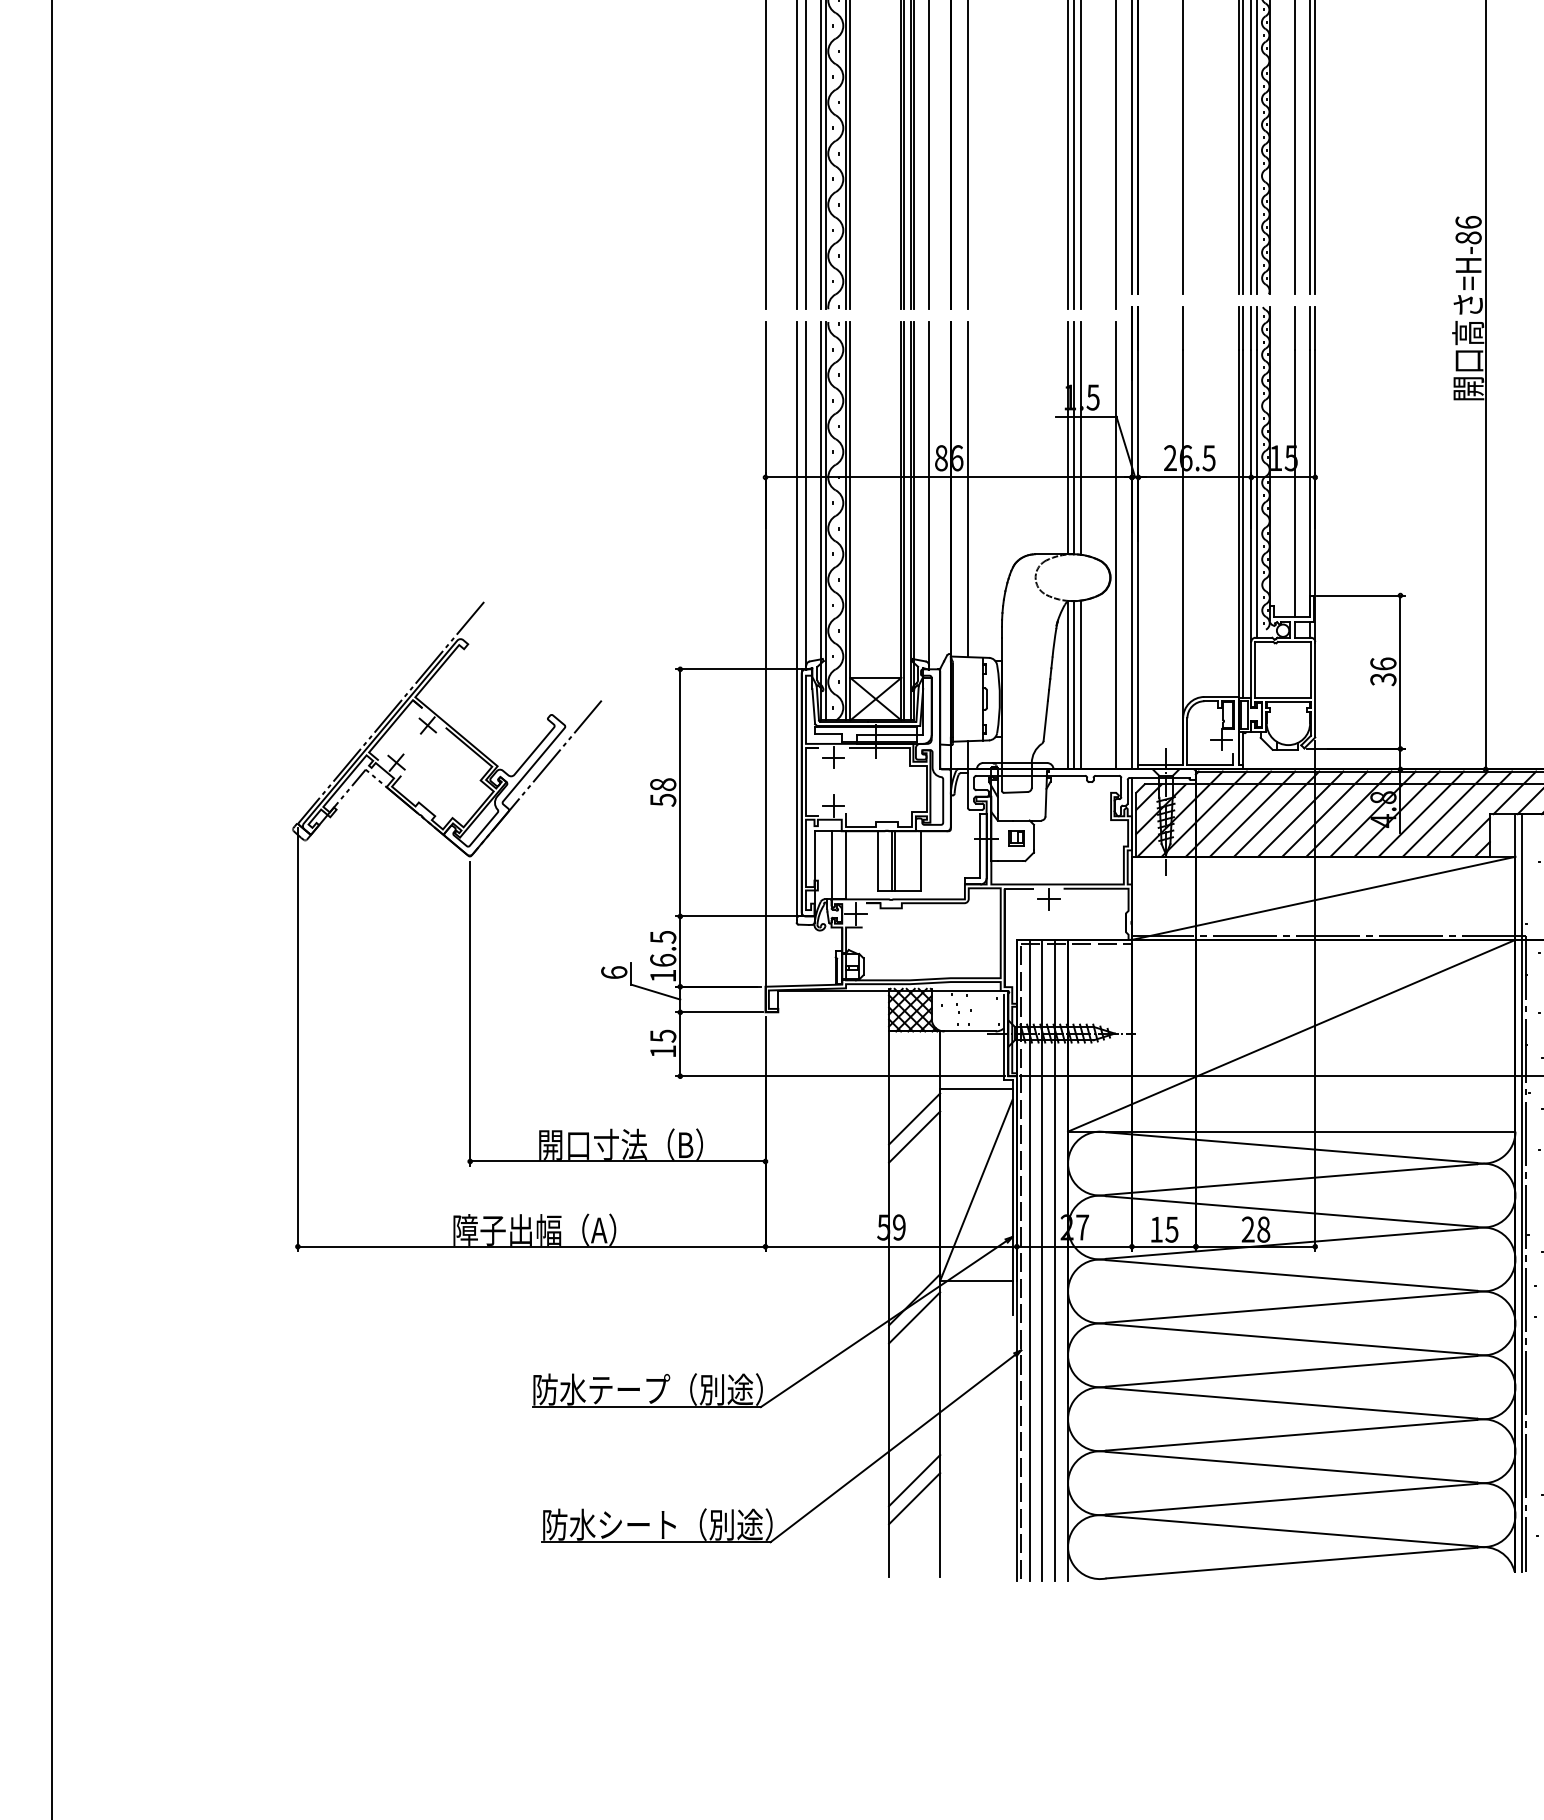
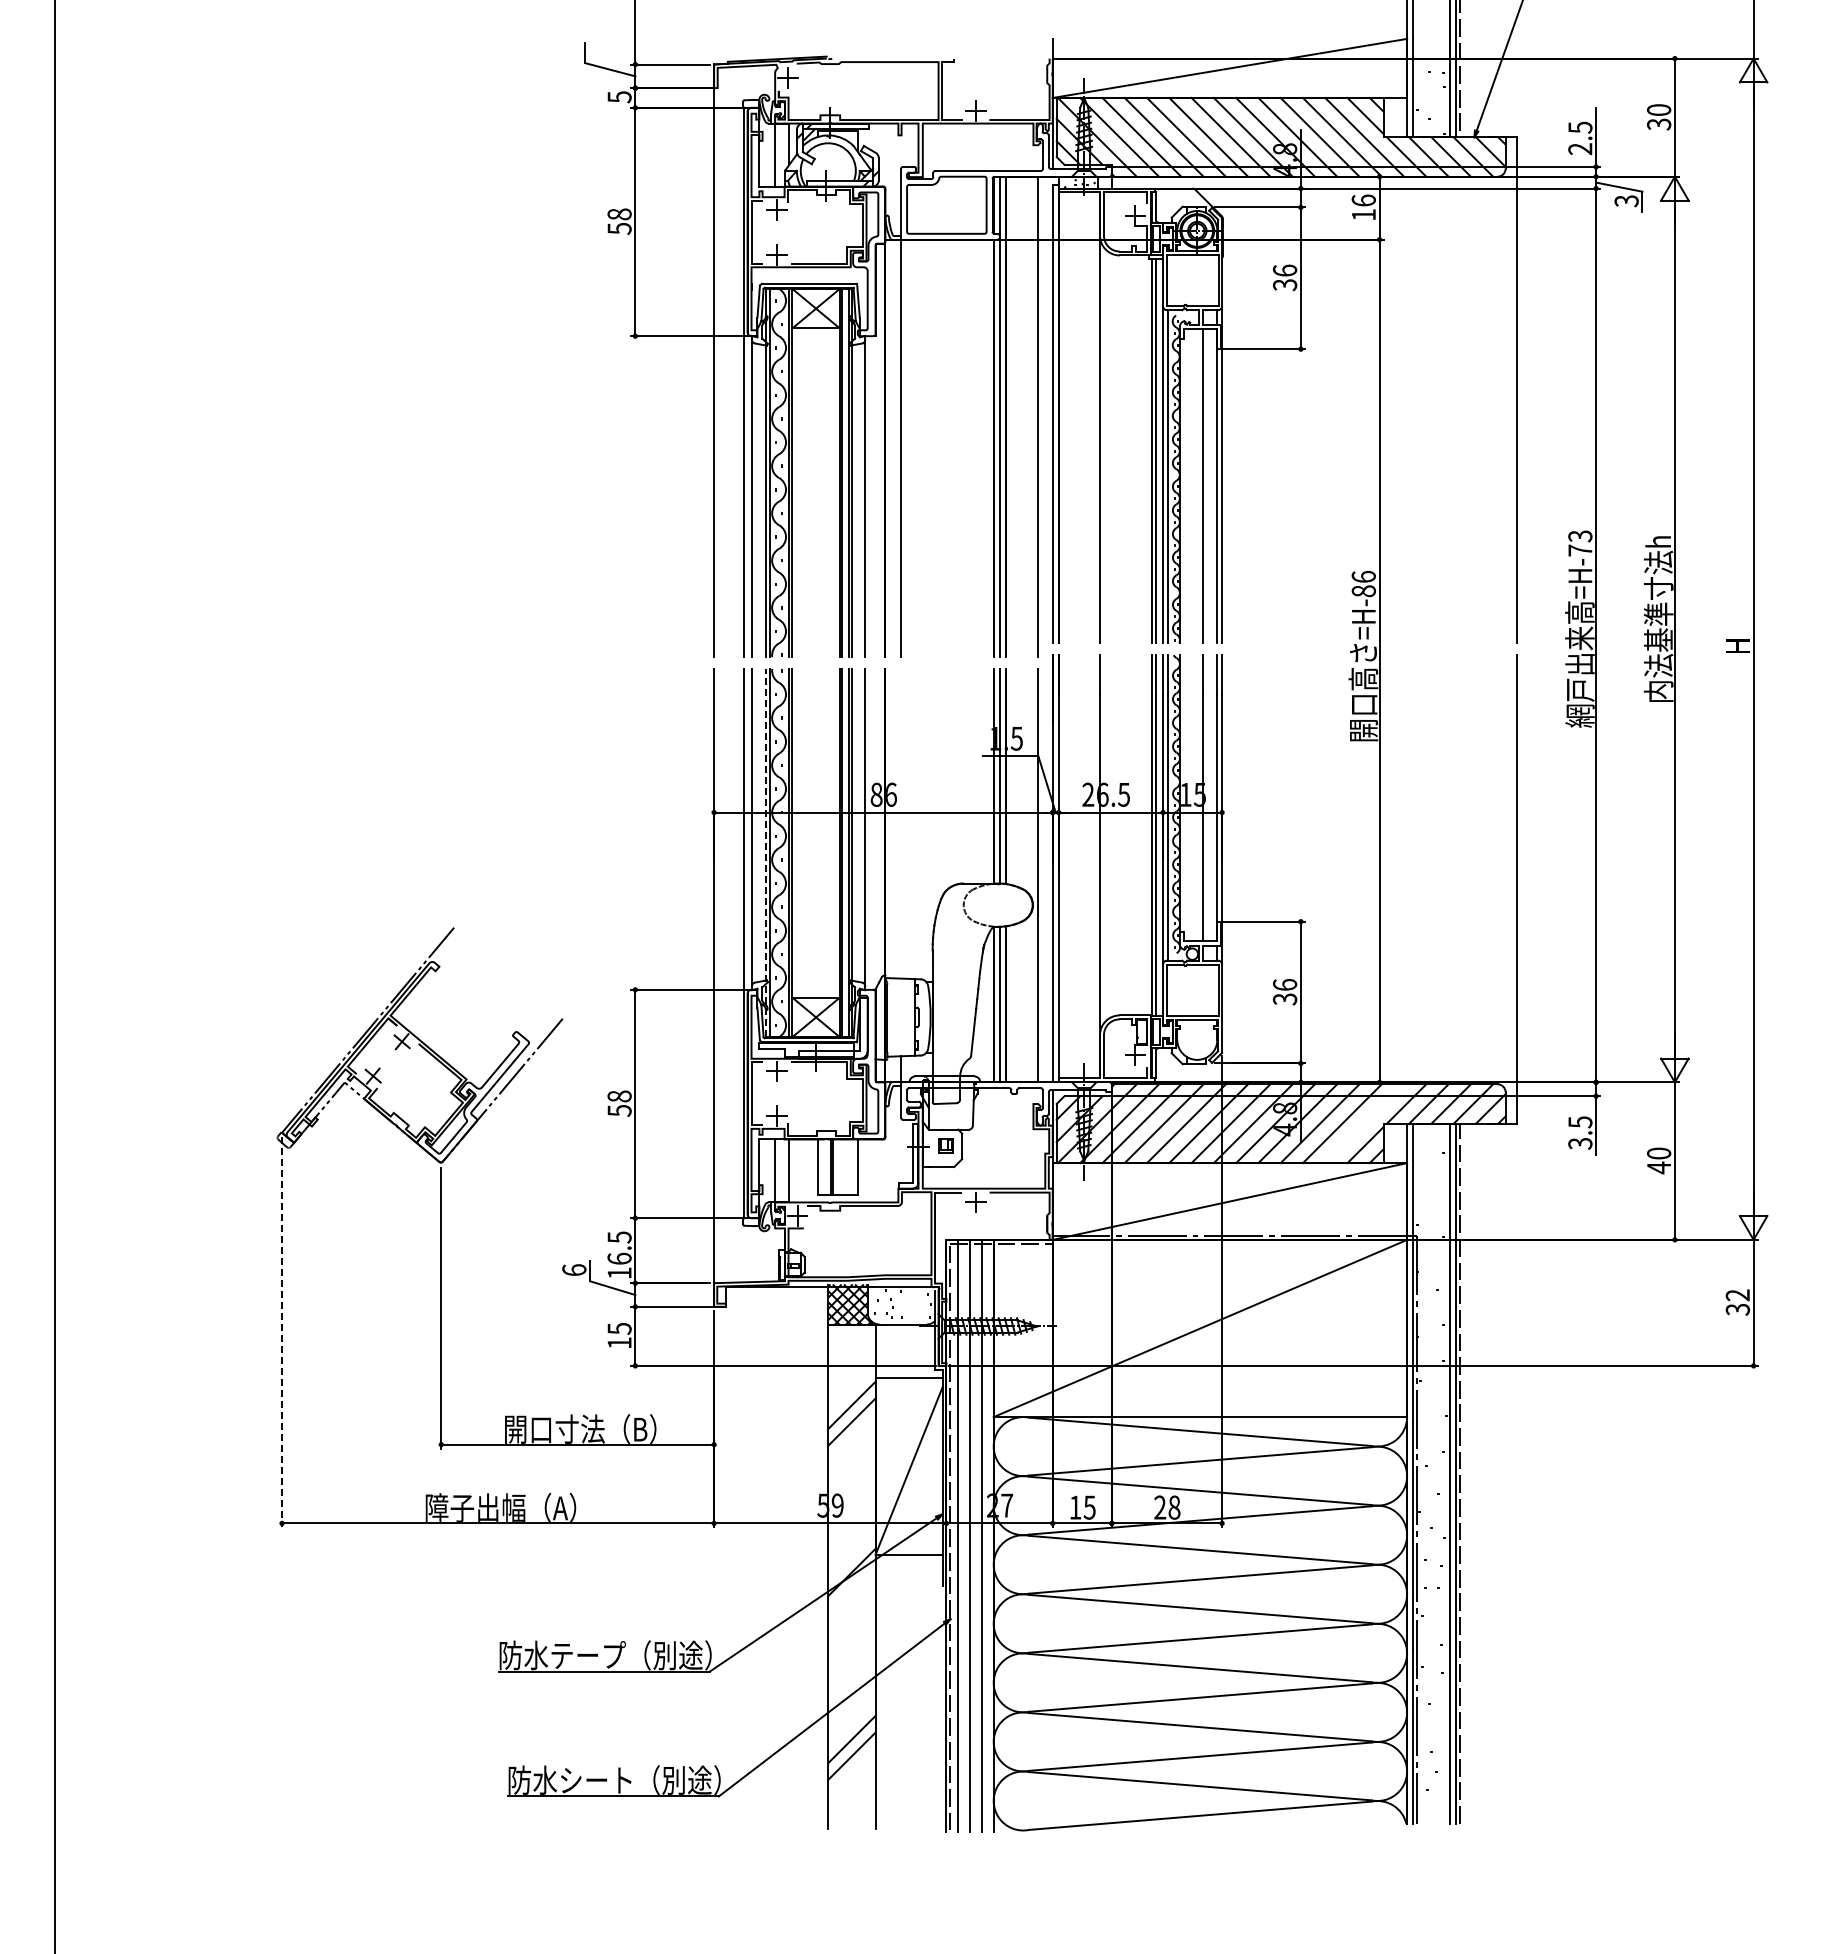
line: (968, 489) -> (901, 823), removed
line: (821, 520) -> (765, 852), solid -> dashed
line: (1469, 813) -> (1364, 1123), removed
line: (298, 1040) -> (282, 1332), solid -> dashed
line: (914, 1317) -> (851, 1588), removed

